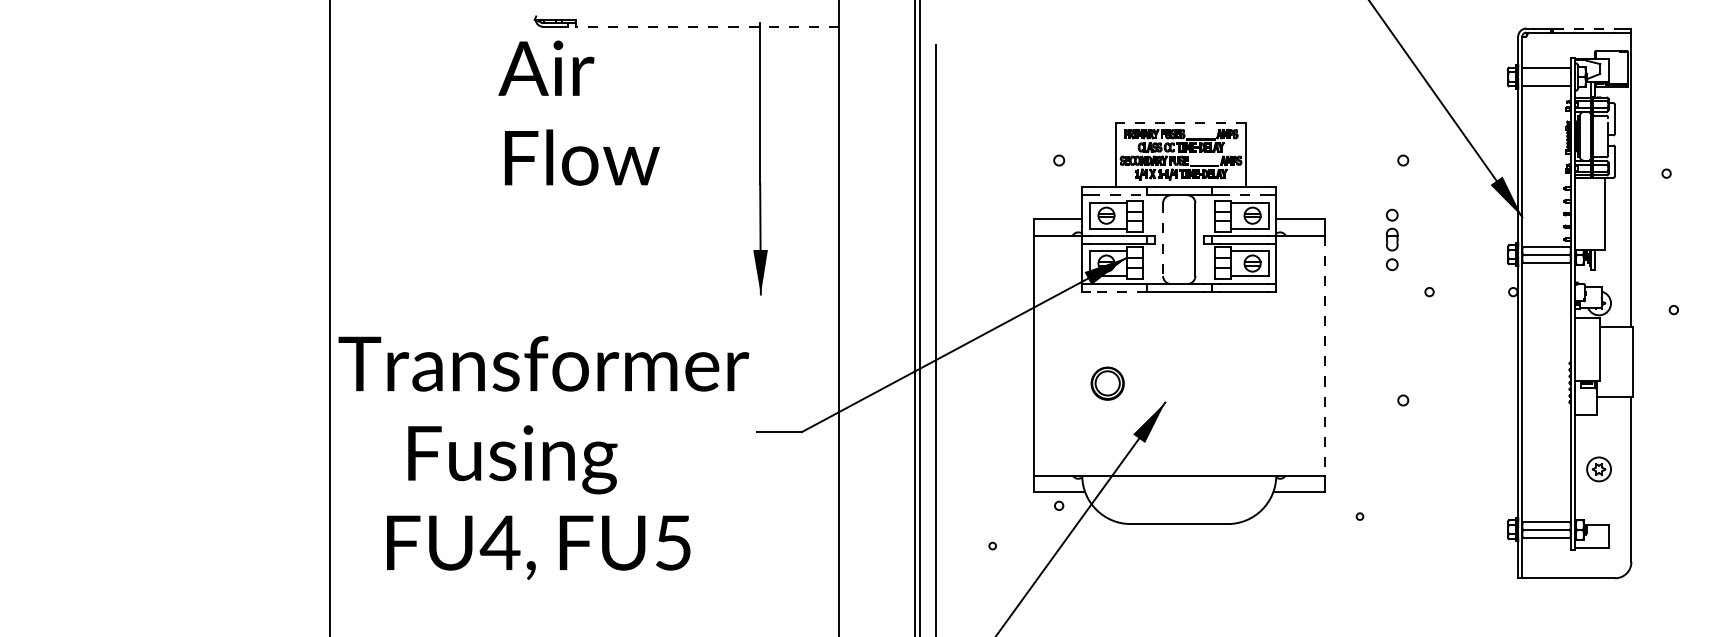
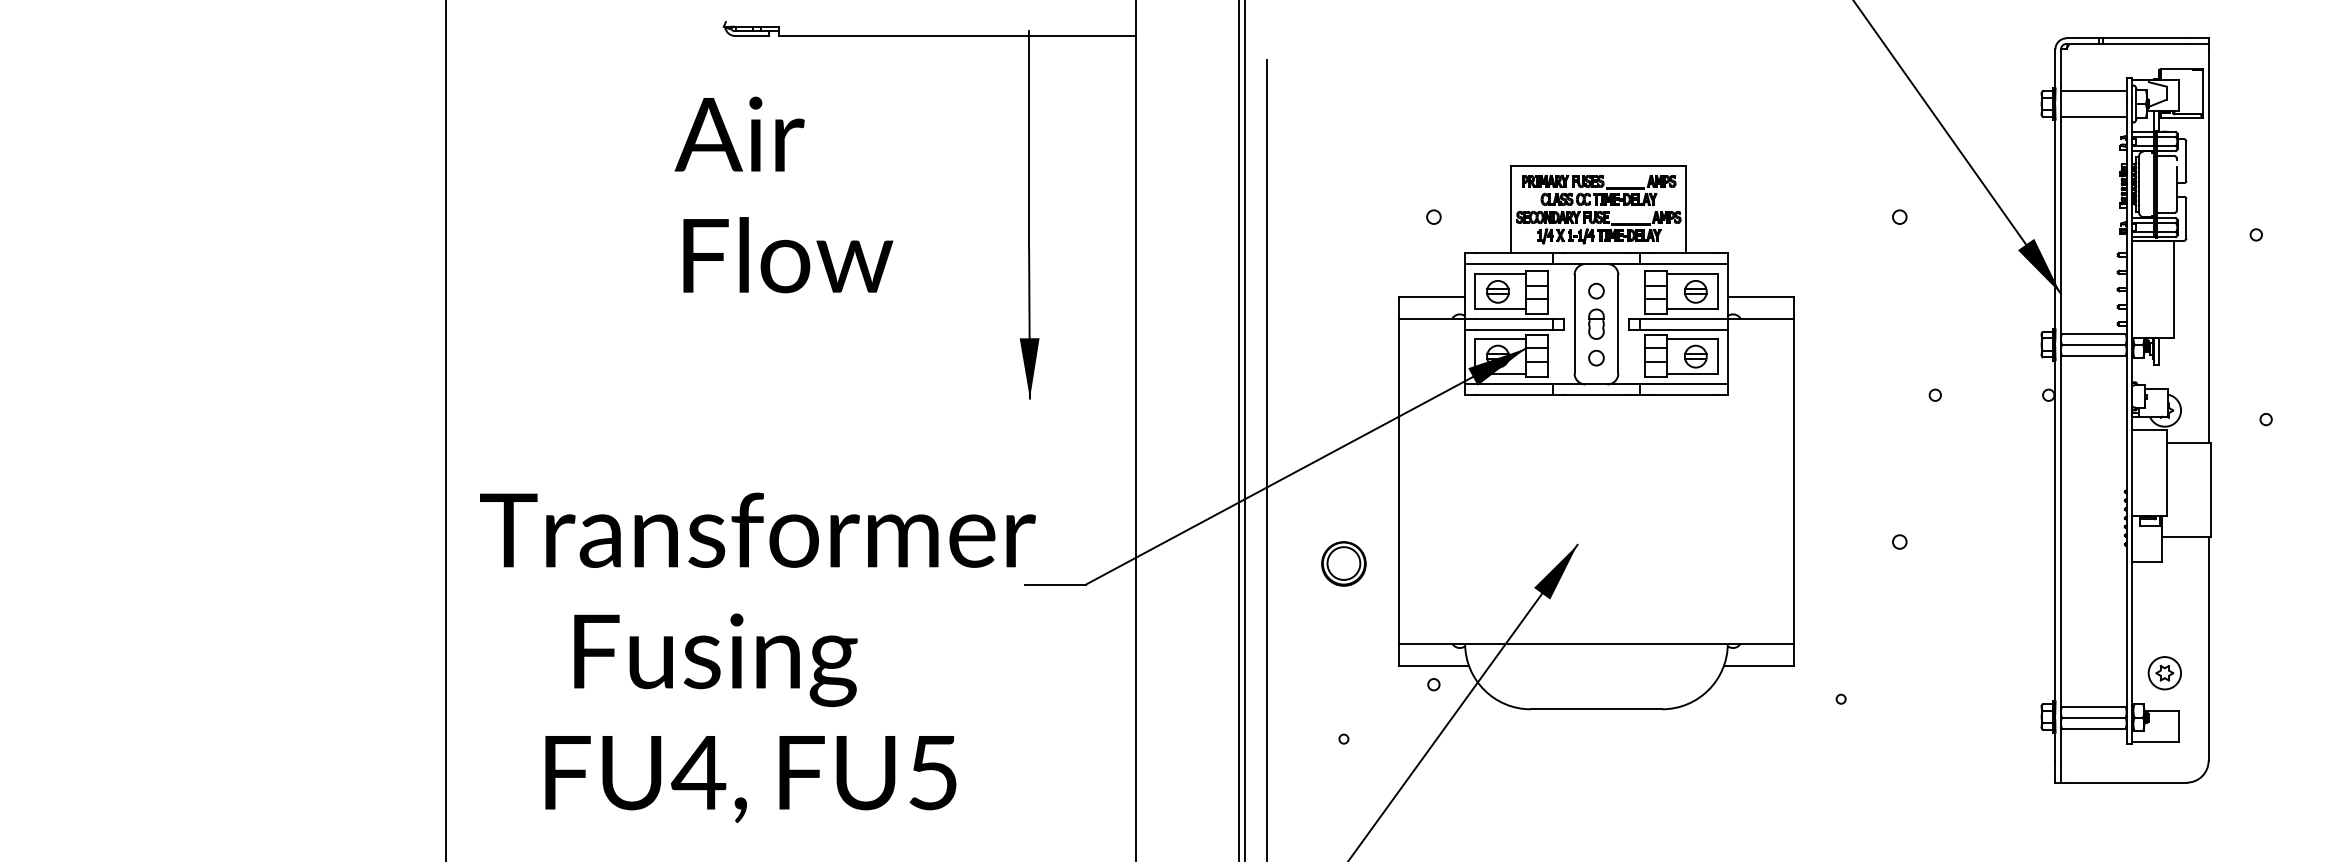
line: (707, 26) -> (957, 35), dashed -> solid
line: (1584, 28) -> (2145, 38), dashed -> solid
text: (578, 112) -> (783, 194), moved
line: (1181, 122) -> (1599, 165), dashed -> solid
line: (1119, 195) -> (1515, 264), dashed -> solid
line: (1244, 195) -> (1684, 264), dashed -> solid
part: (1391, 239) -> (1595, 324), moved
line: (1163, 240) -> (1575, 325), dashed -> solid
line: (1118, 292) -> (1514, 395), dashed -> solid
line: (1324, 355) -> (1793, 481), dashed -> solid
part: (1107, 383) -> (1343, 563), moved
text: (543, 457) -> (757, 657), moved
part: (1598, 469) -> (2164, 673), moved

